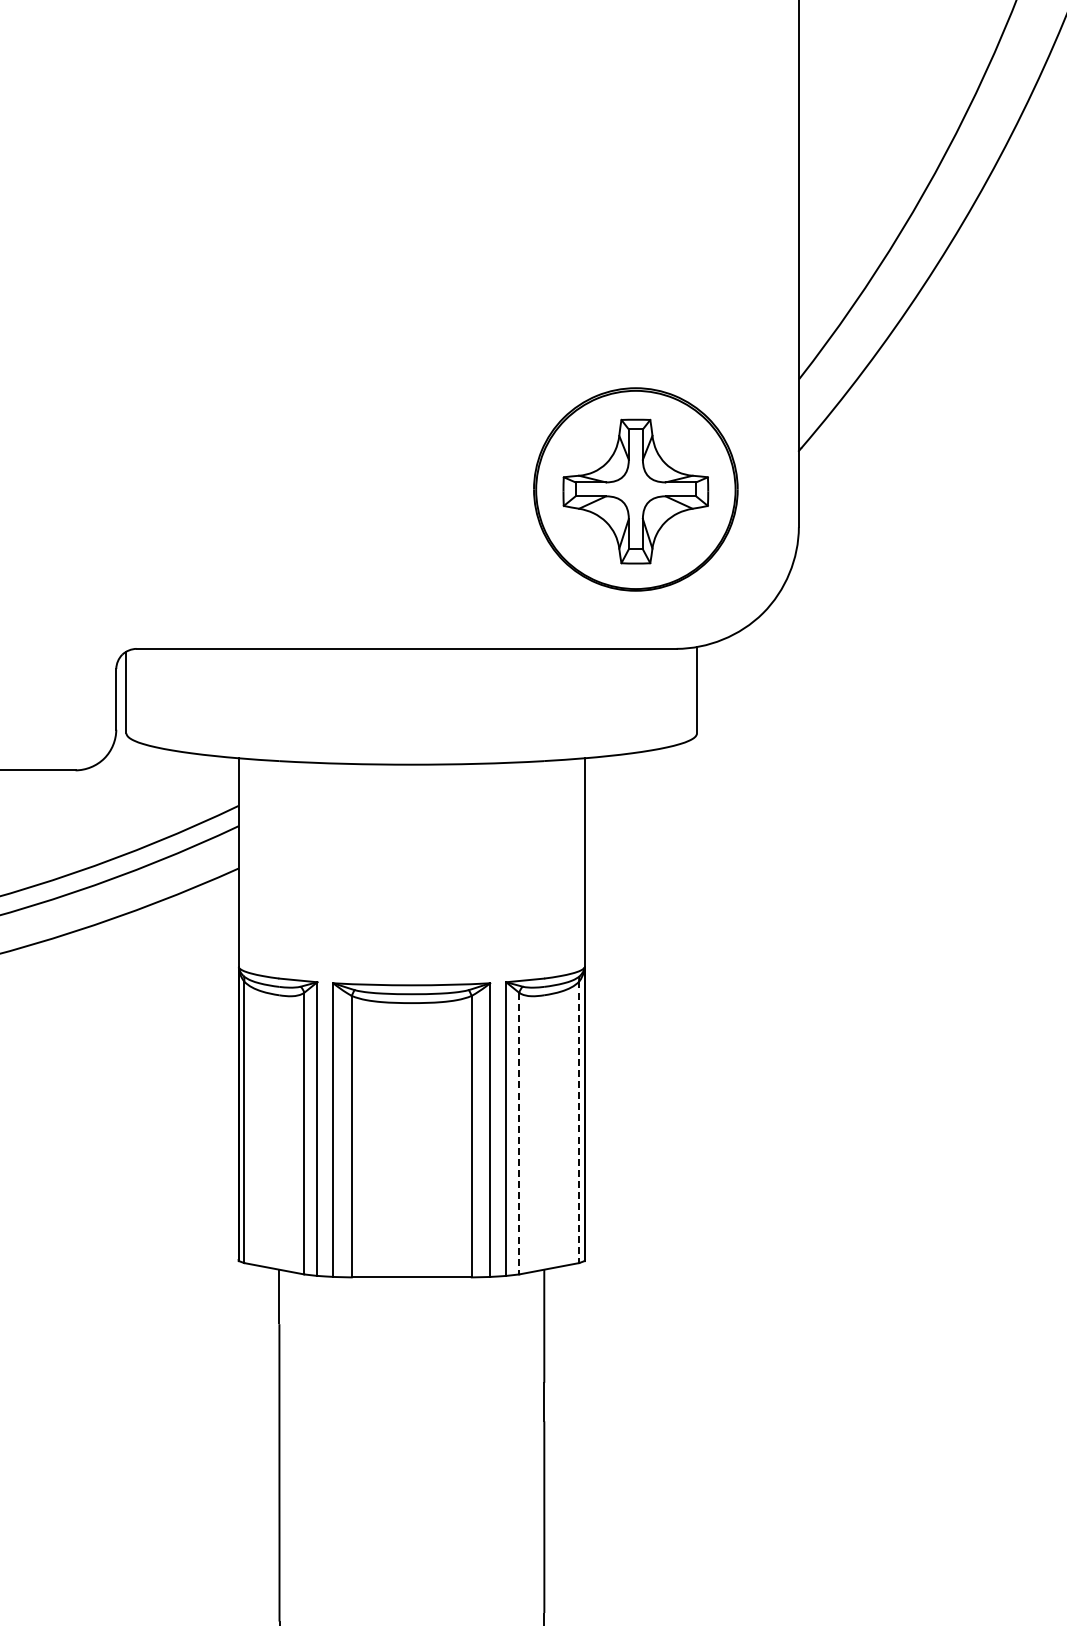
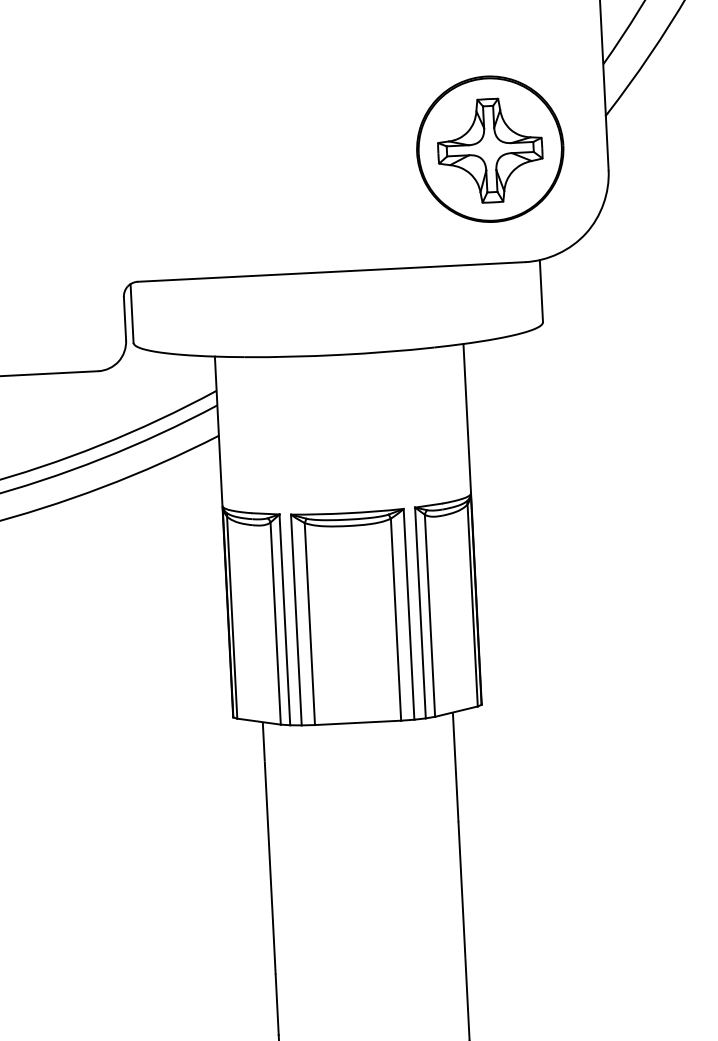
line: (579, 1122) -> (472, 605), dashed -> solid
line: (519, 1133) -> (430, 615), dashed -> solid

